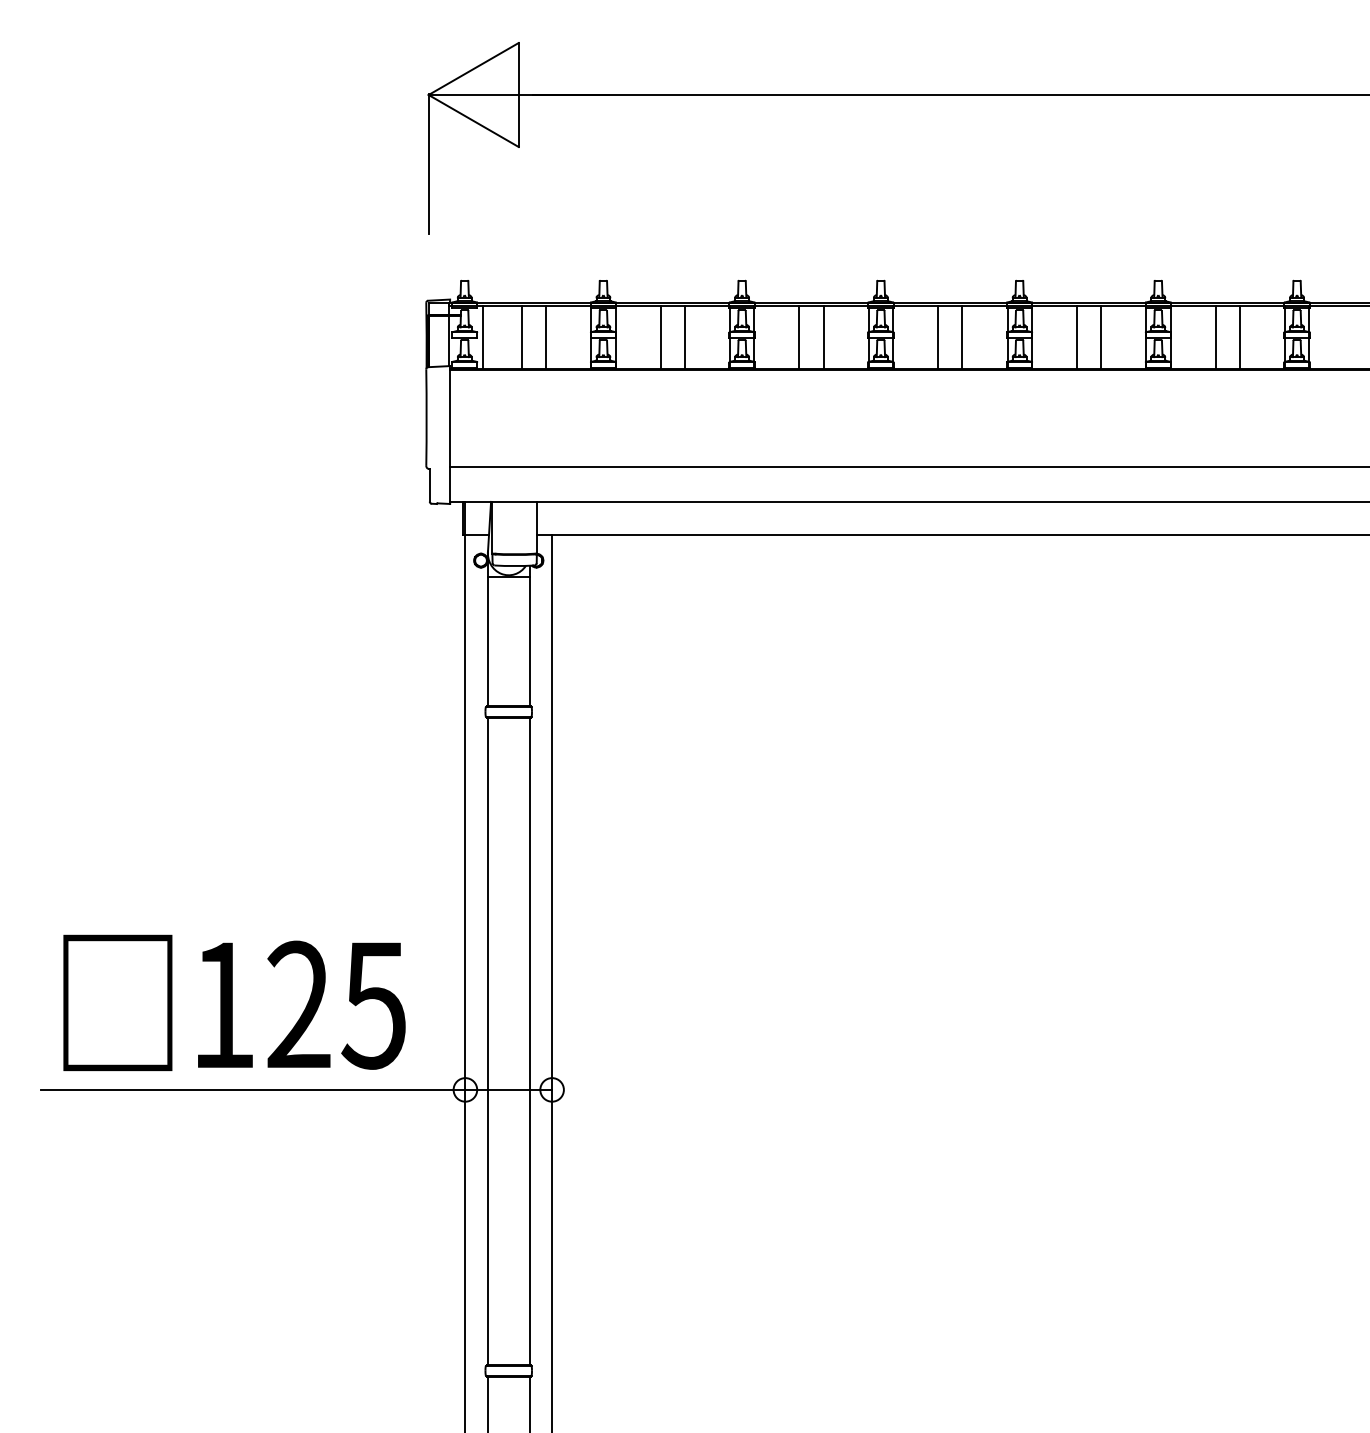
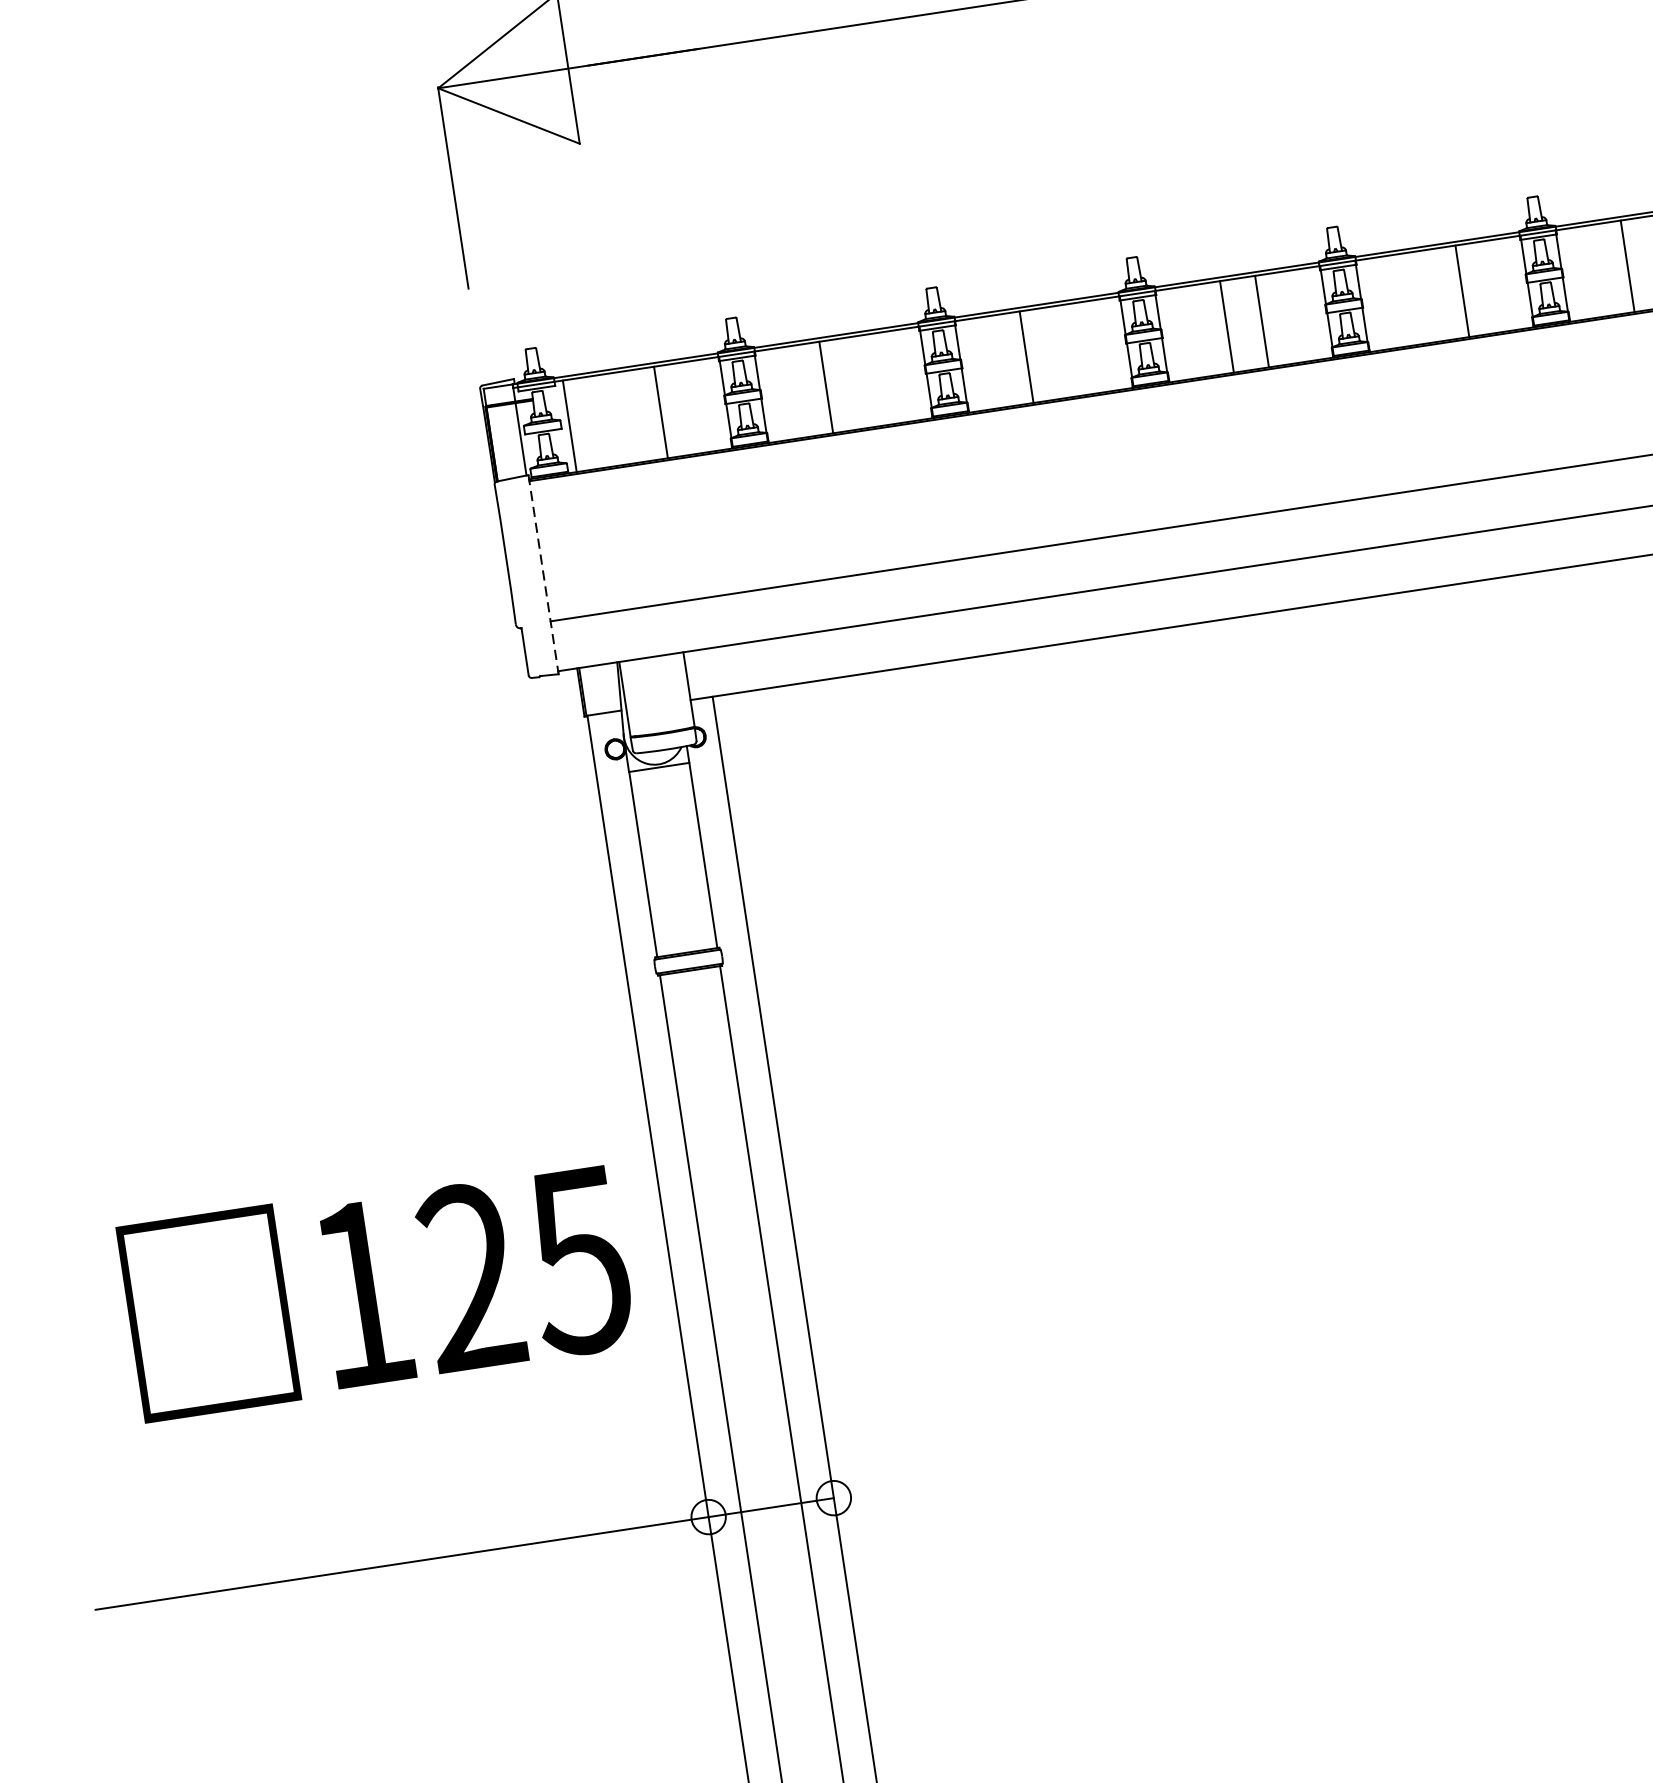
line: (521, 337) -> (625, 418), removed
line: (684, 337) -> (860, 382), removed
line: (823, 337) -> (1061, 352), removed
line: (1076, 337) -> (1426, 297), removed
line: (450, 434) -> (543, 573), solid -> dashed
text: (234, 1002) -> (377, 1287), moved

